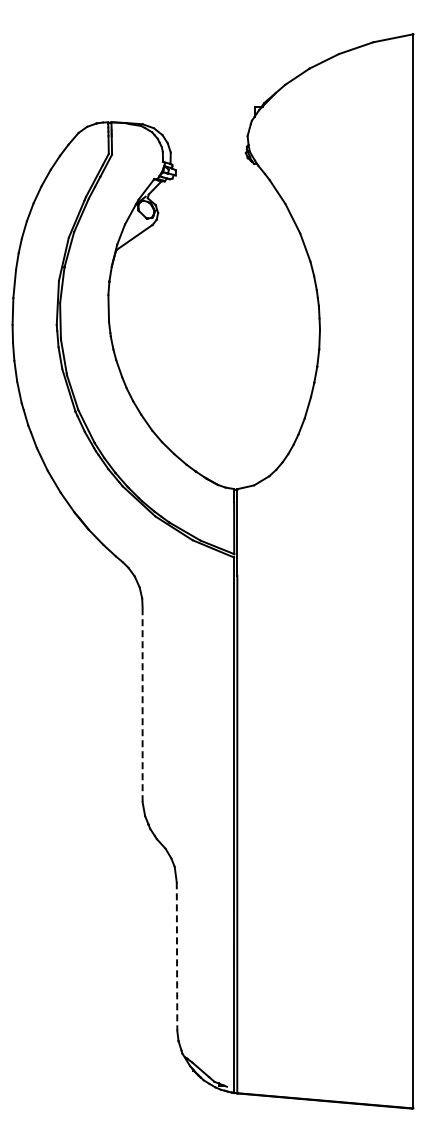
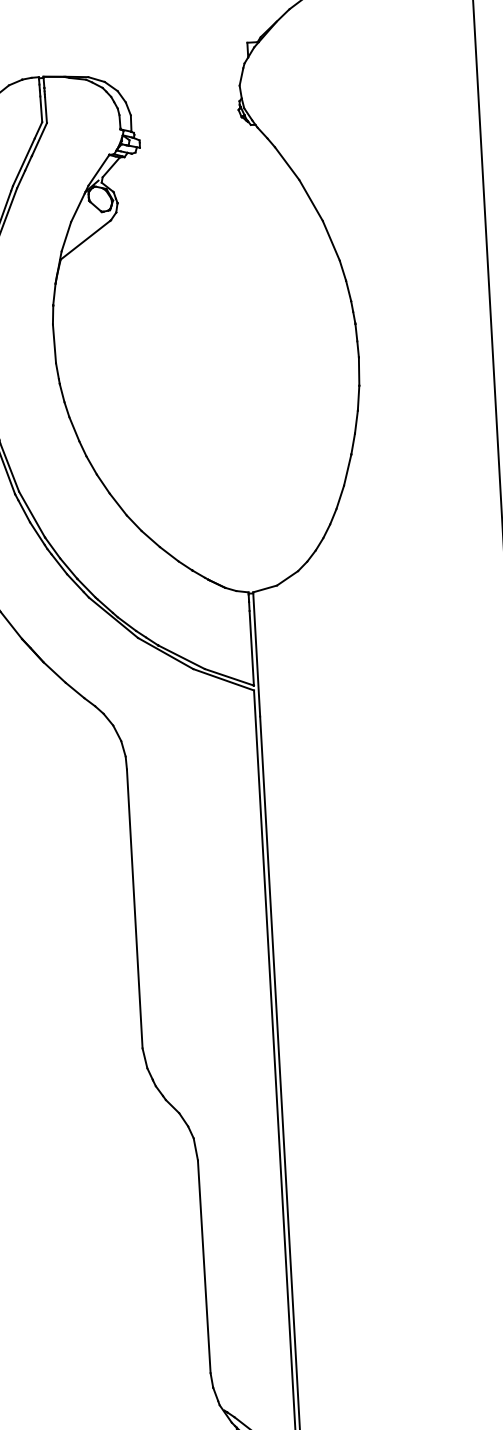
line: (142, 704) -> (134, 908), dashed -> solid
line: (177, 957) -> (204, 1268), dashed -> solid

